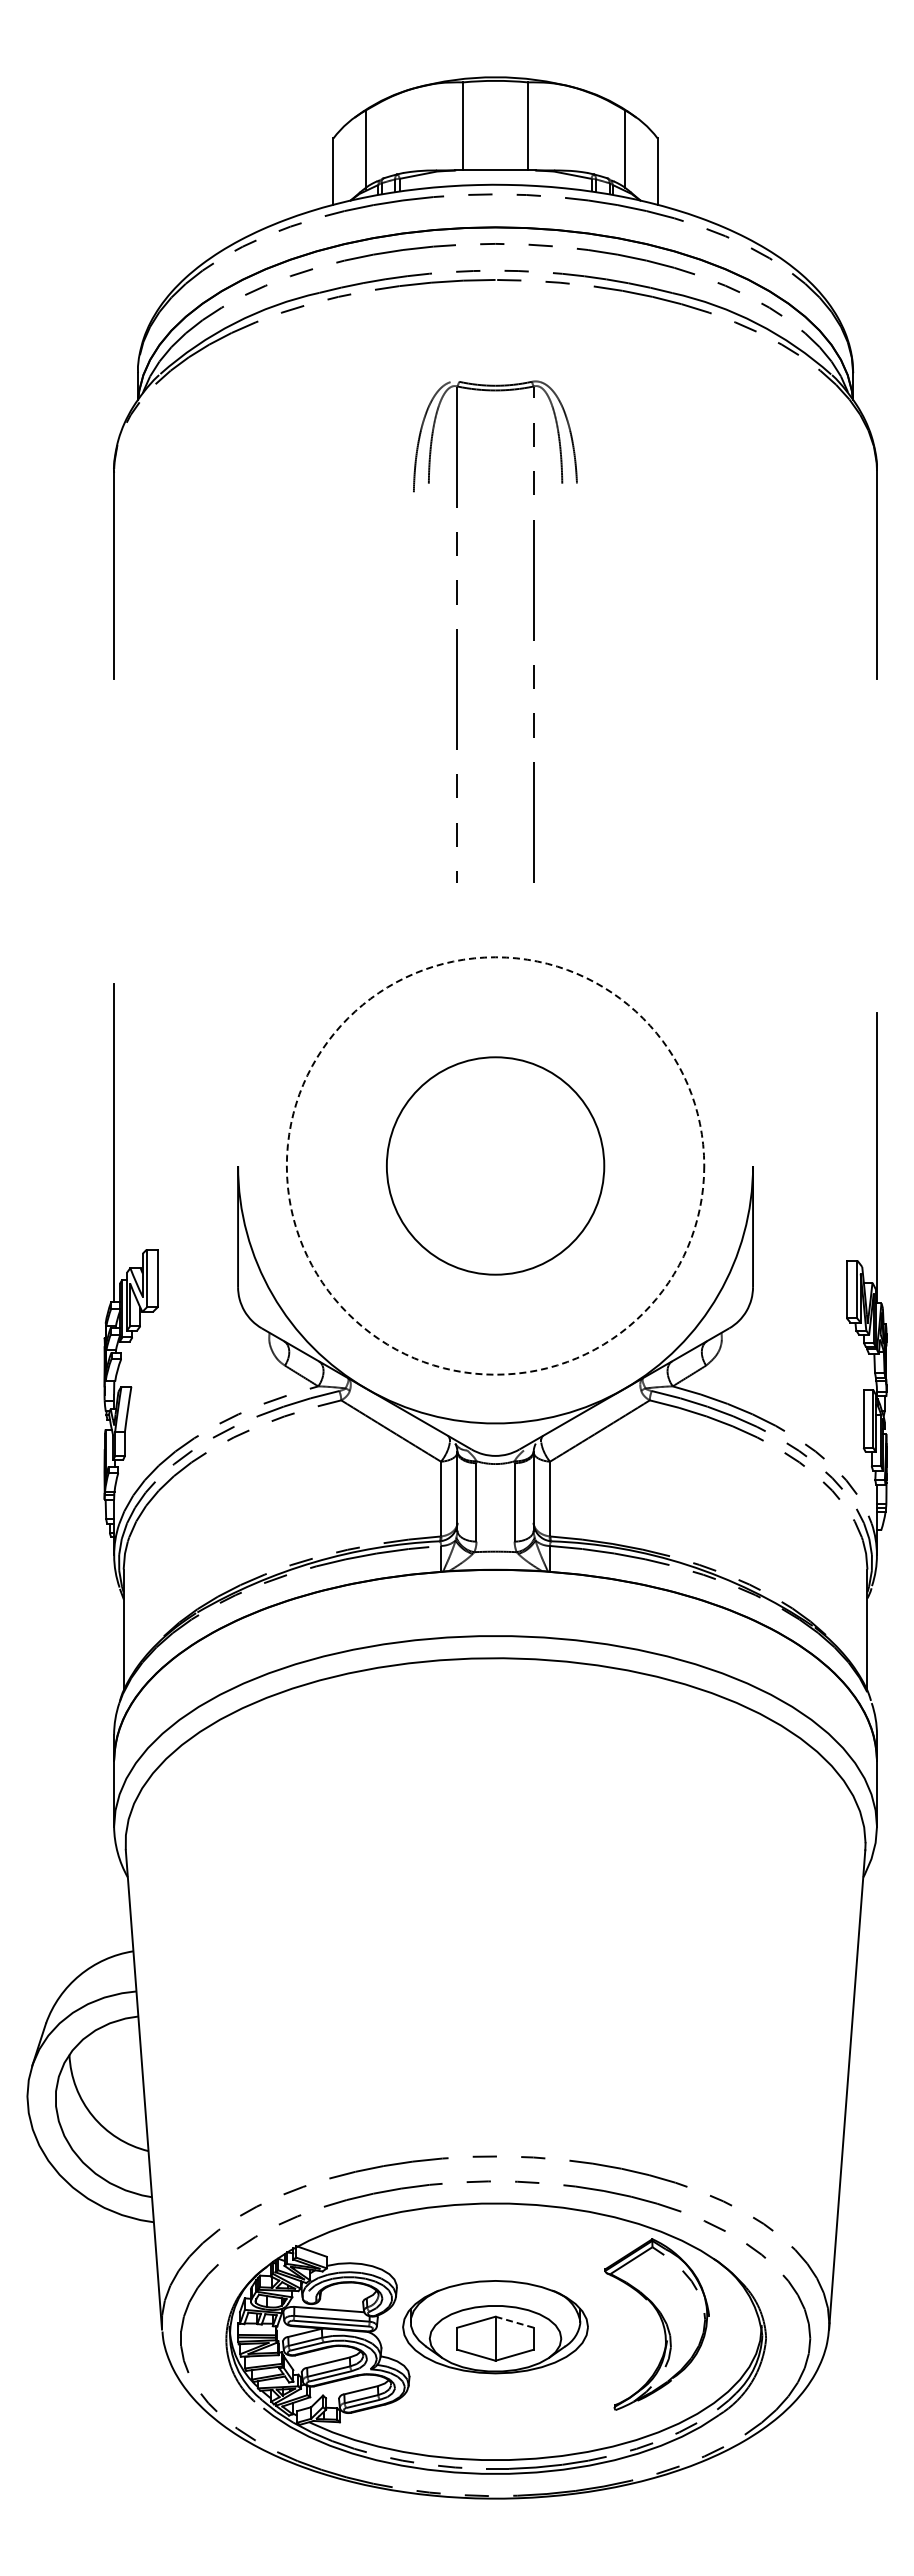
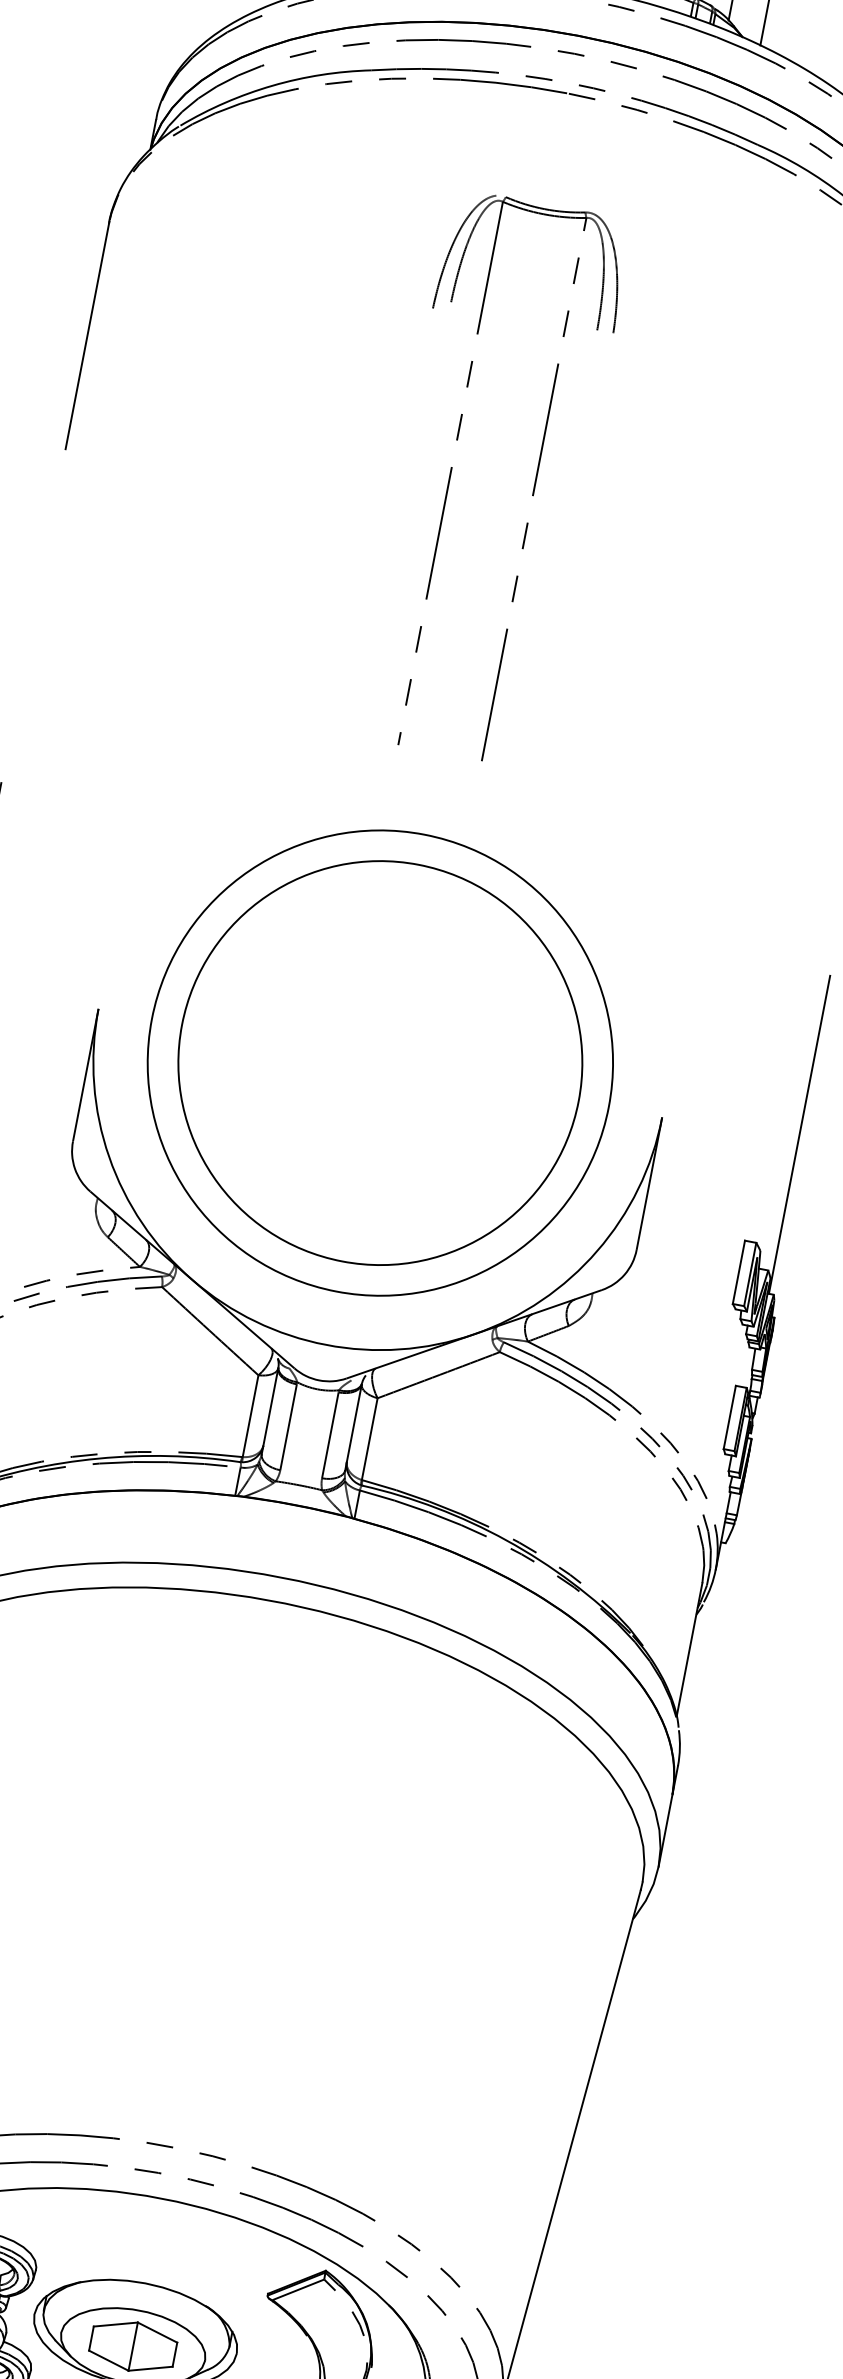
circle: (495, 1165) -> (380, 1062), dashed -> solid
circle: (495, 1165) -> (380, 1062), size x1.67
line: (514, 2322) -> (157, 2332), dashed -> solid

